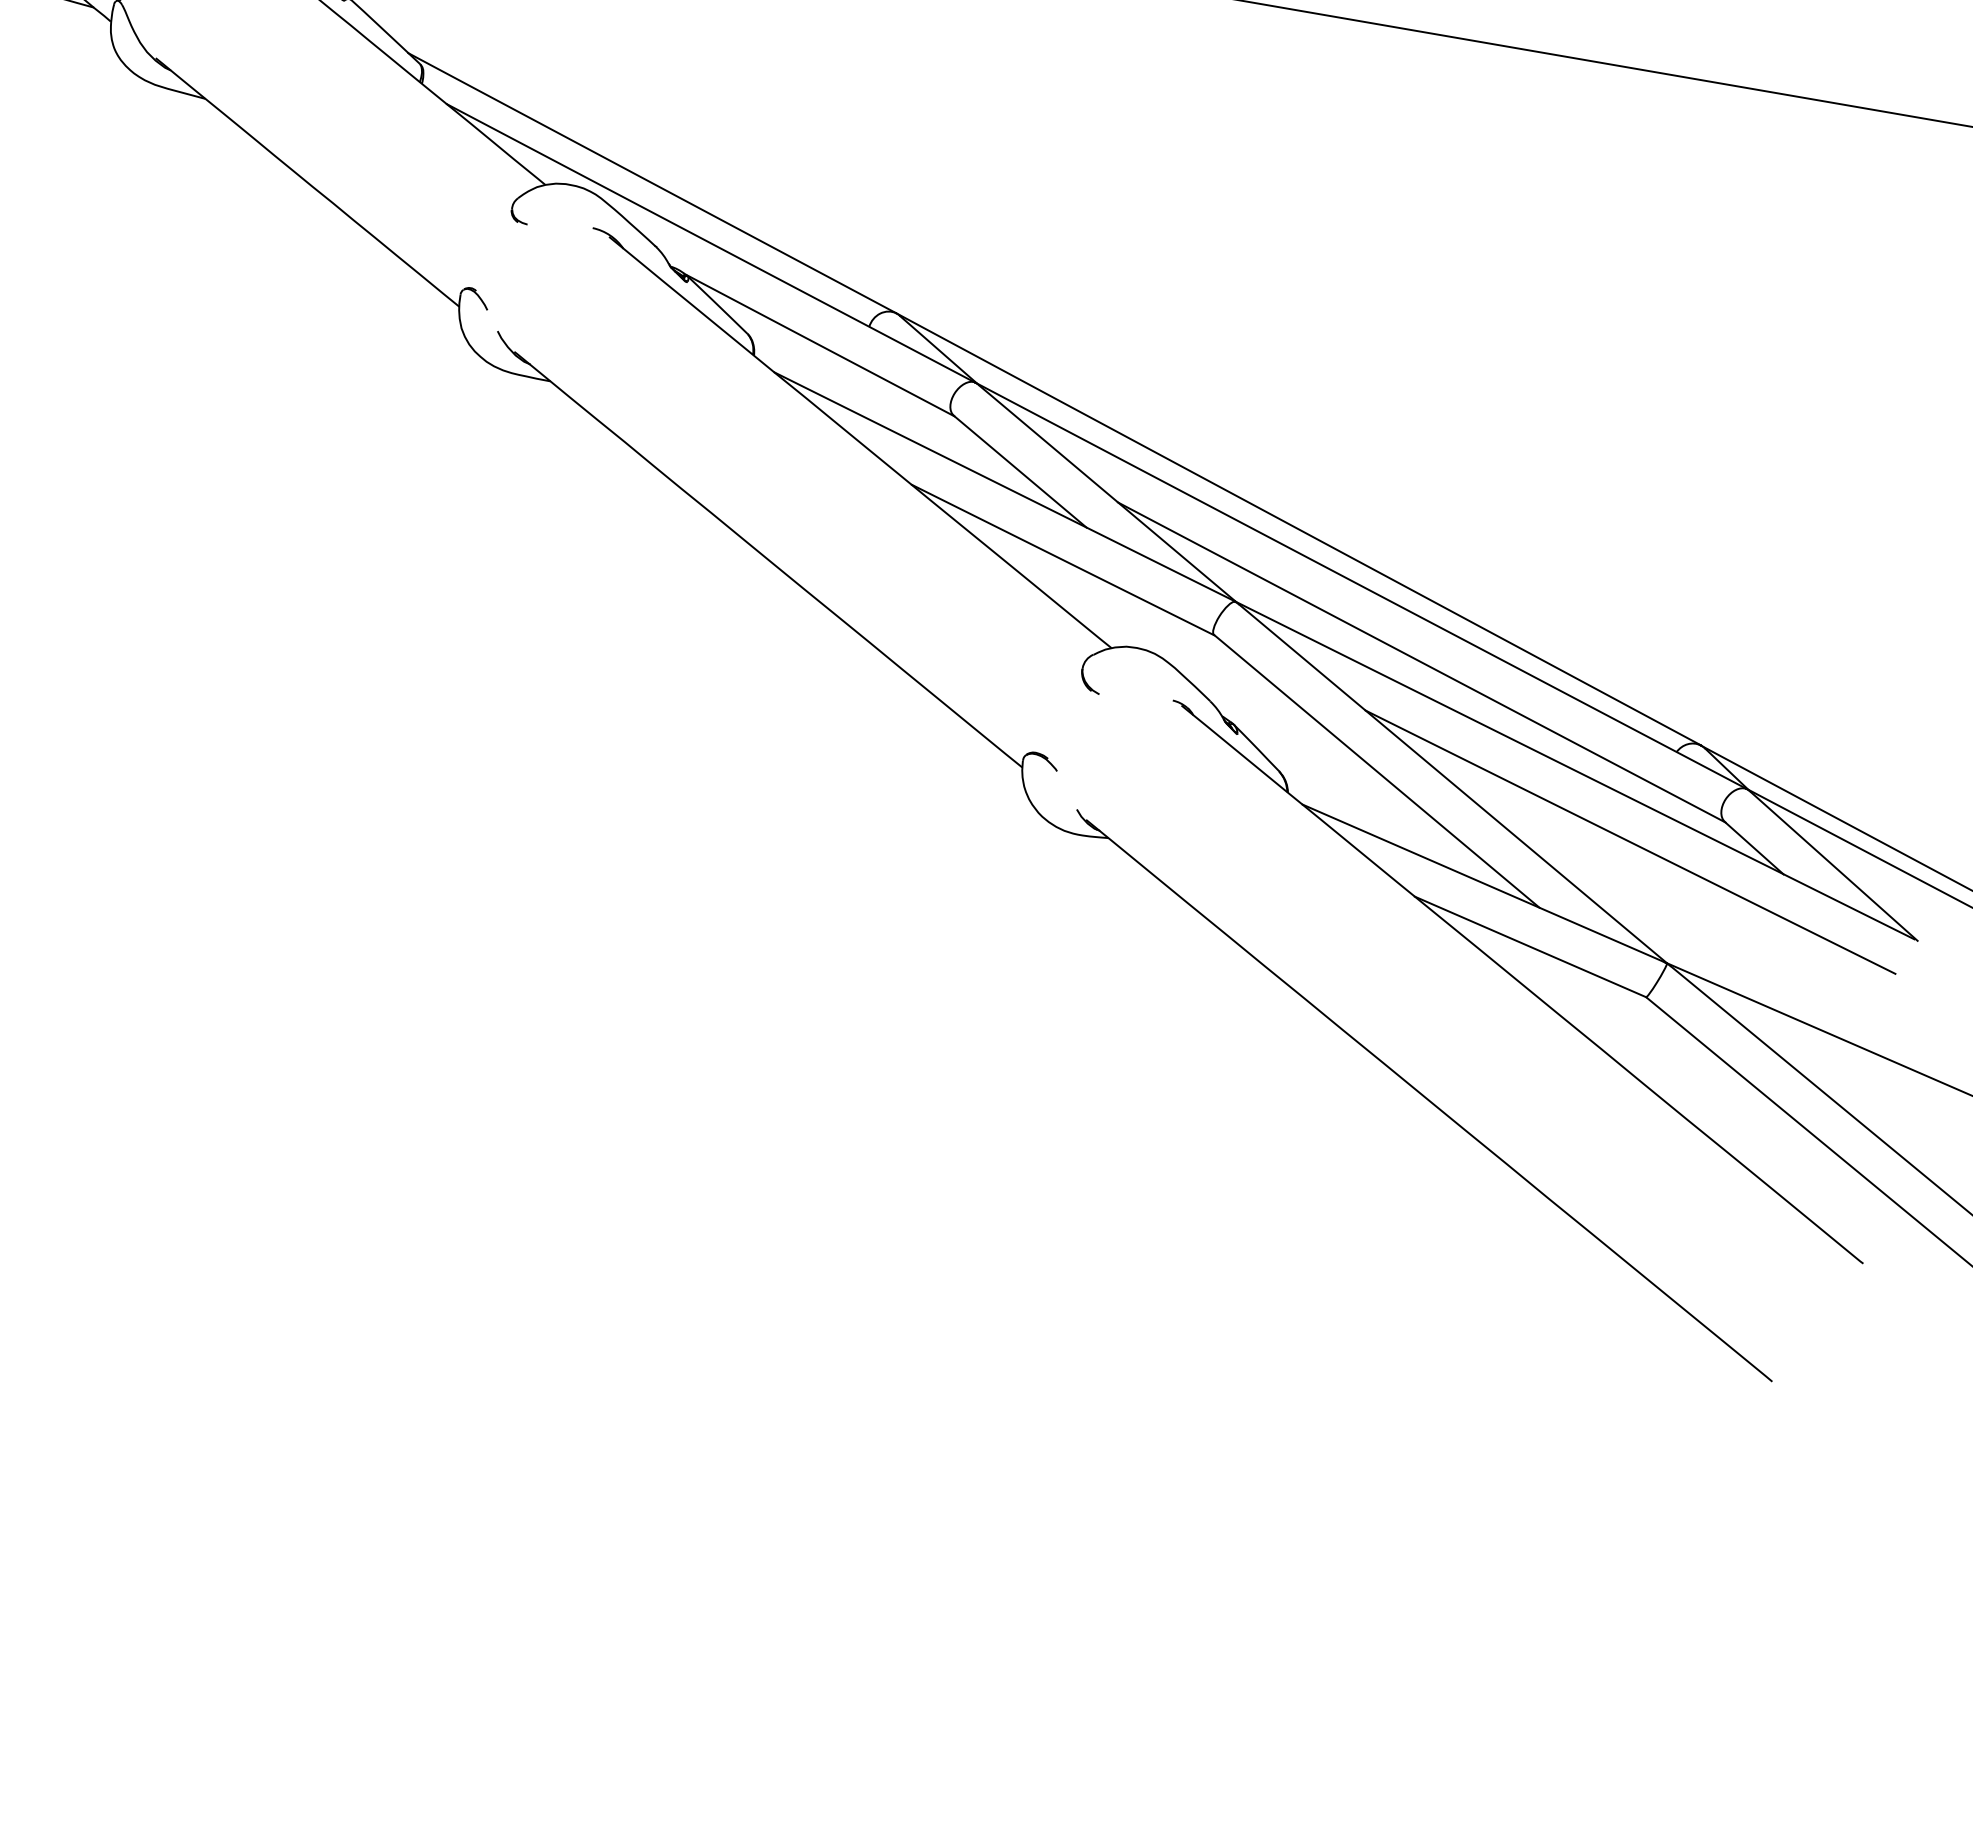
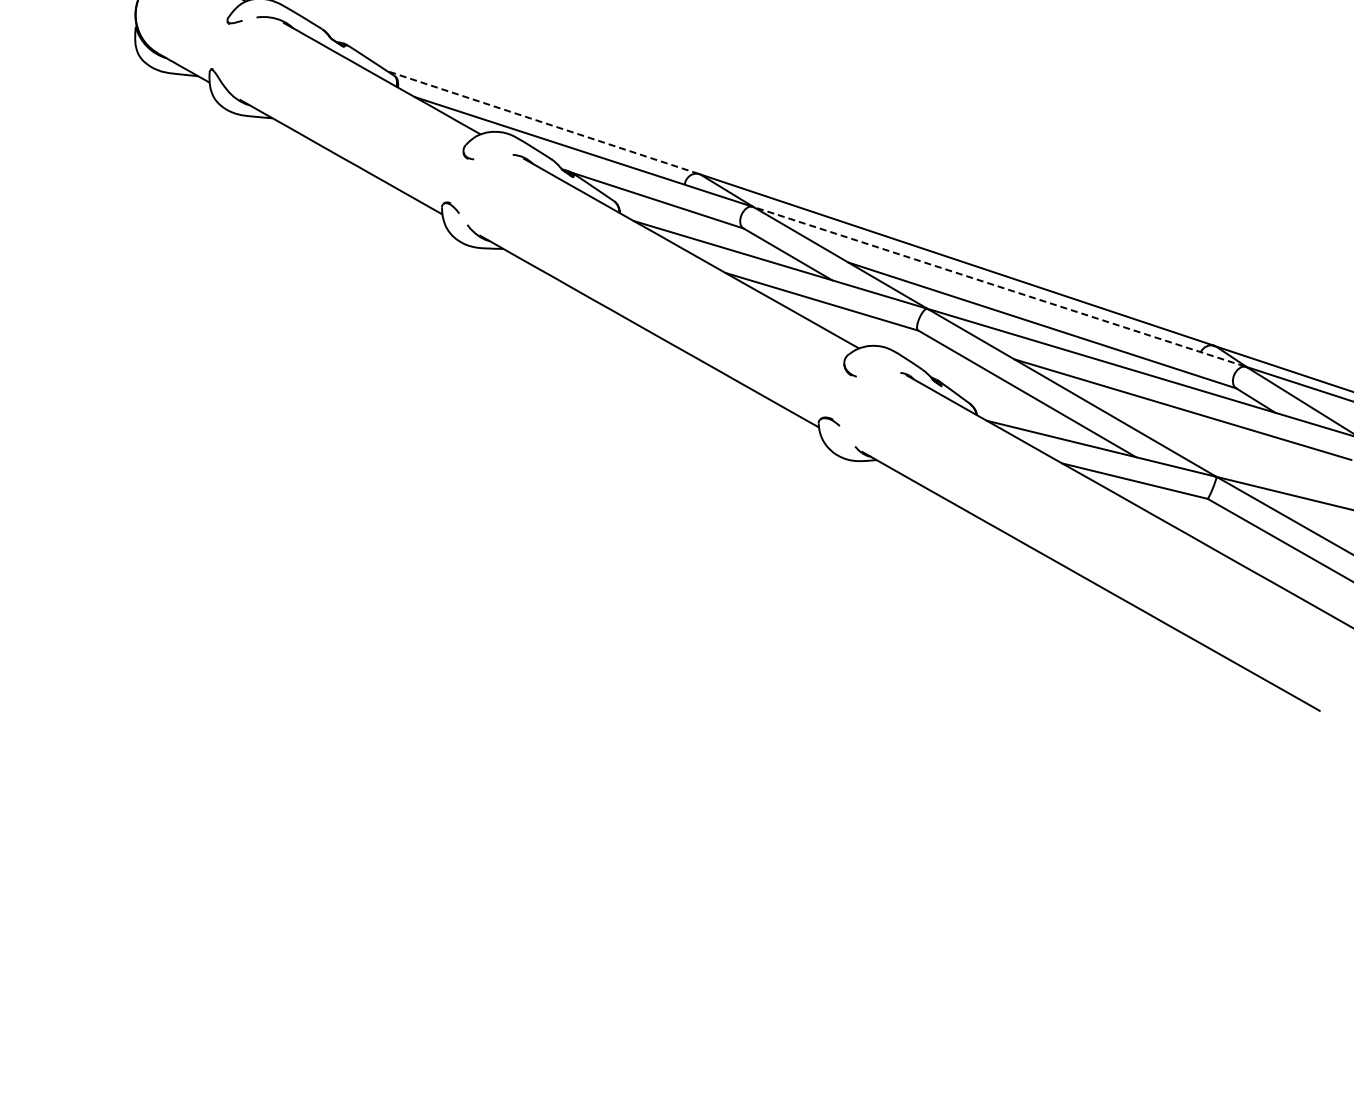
line: (651, 182) -> (542, 122), solid -> dashed
line: (1360, 585) -> (998, 286), solid -> dashed

